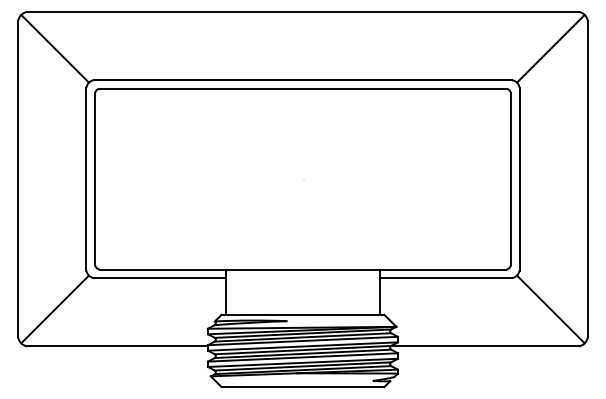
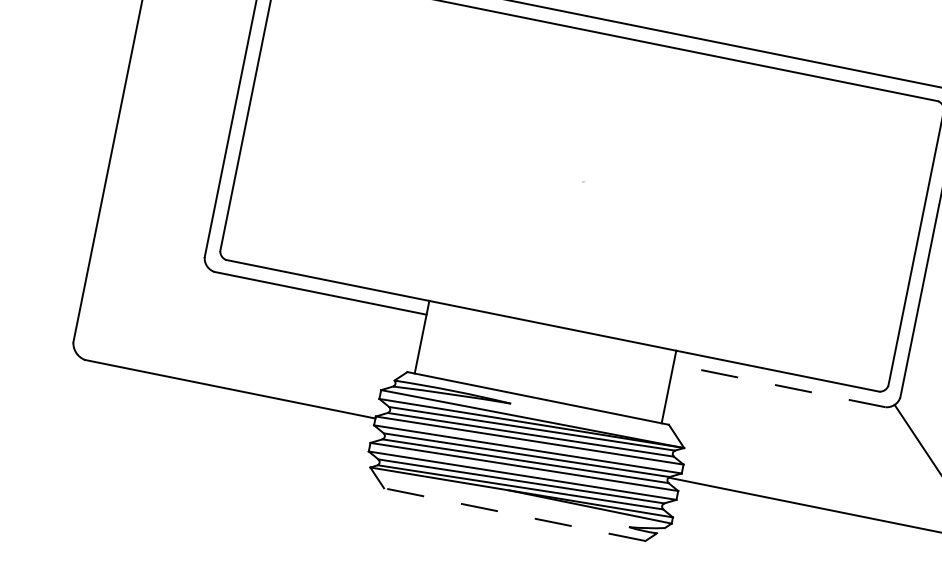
line: (445, 278) -> (778, 386), solid -> dashed
line: (54, 309) -> (140, 309), removed
line: (302, 387) -> (513, 515), solid -> dashed

